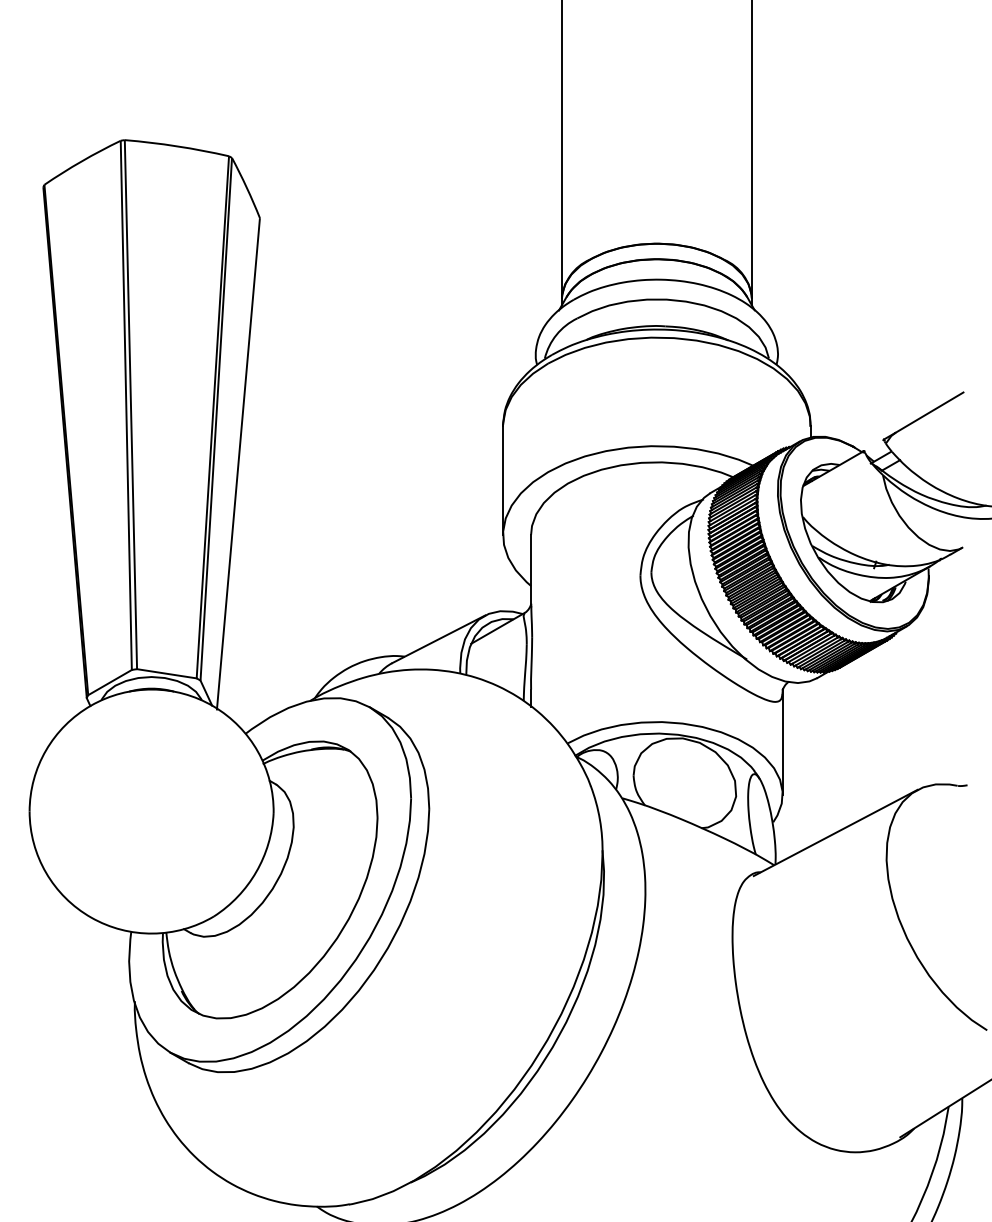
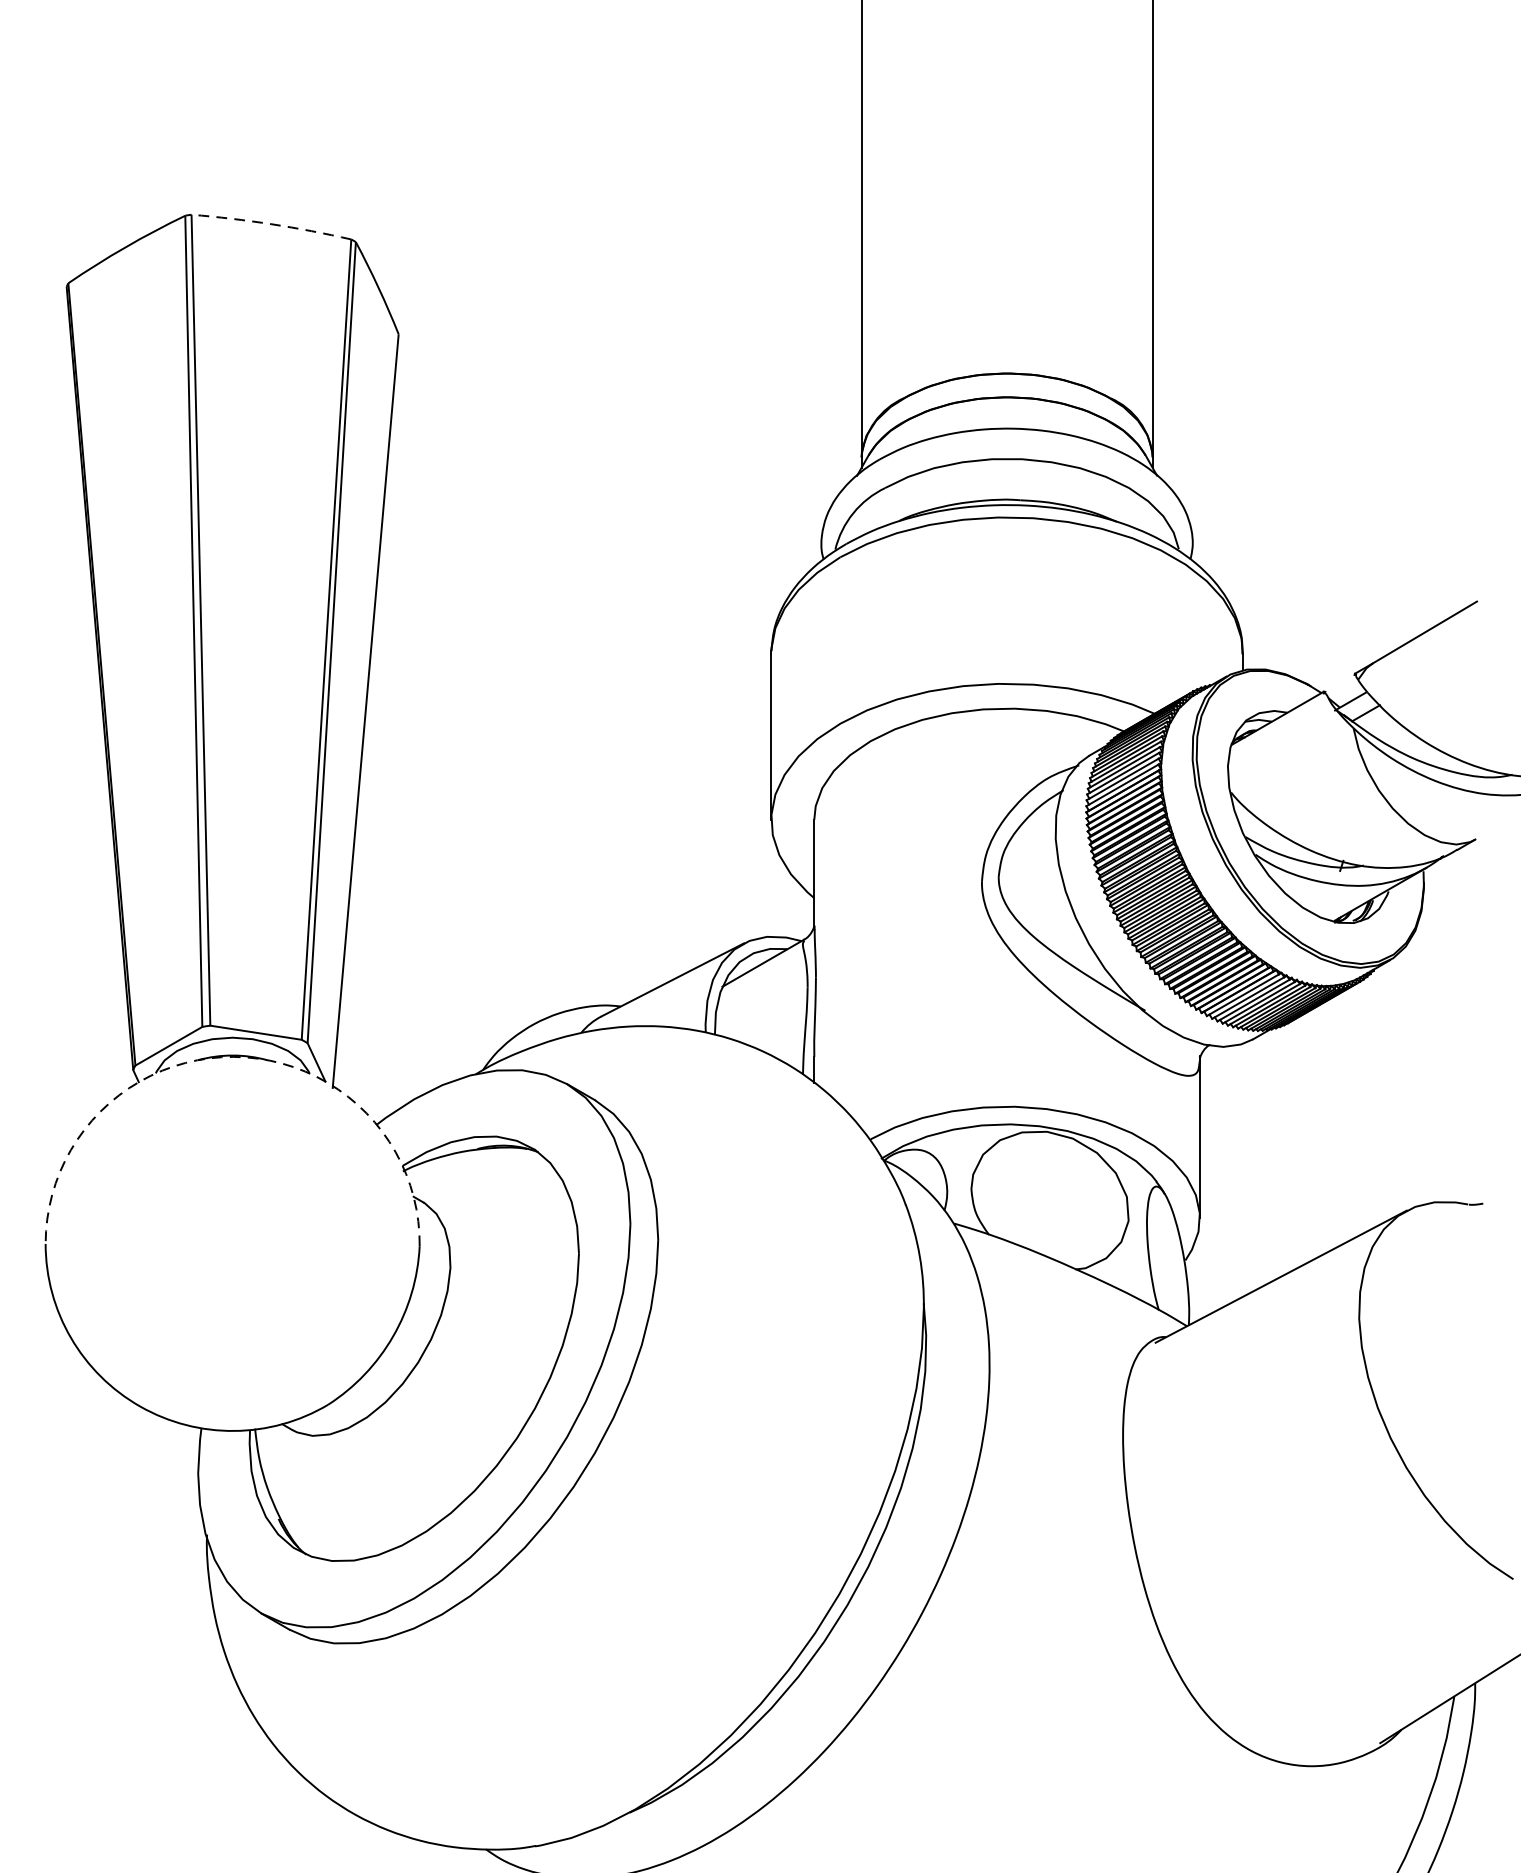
arc: (177, 146) -> (272, 224), solid -> dashed
arc: (152, 689) -> (233, 1056), solid -> dashed

